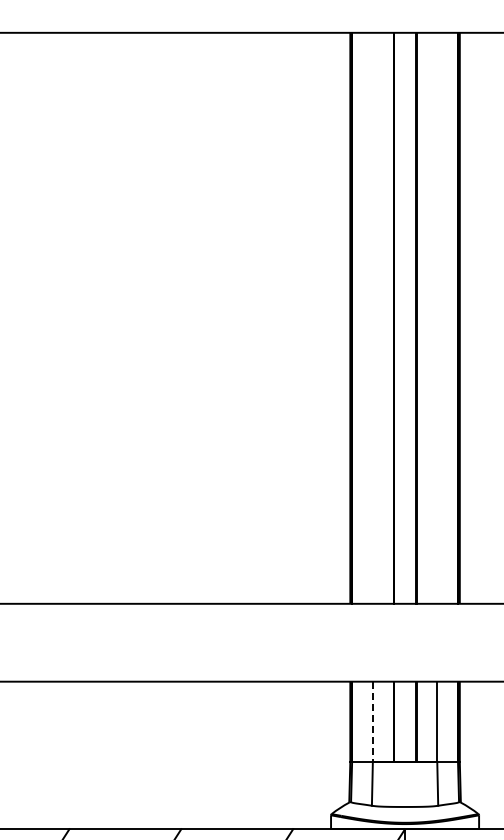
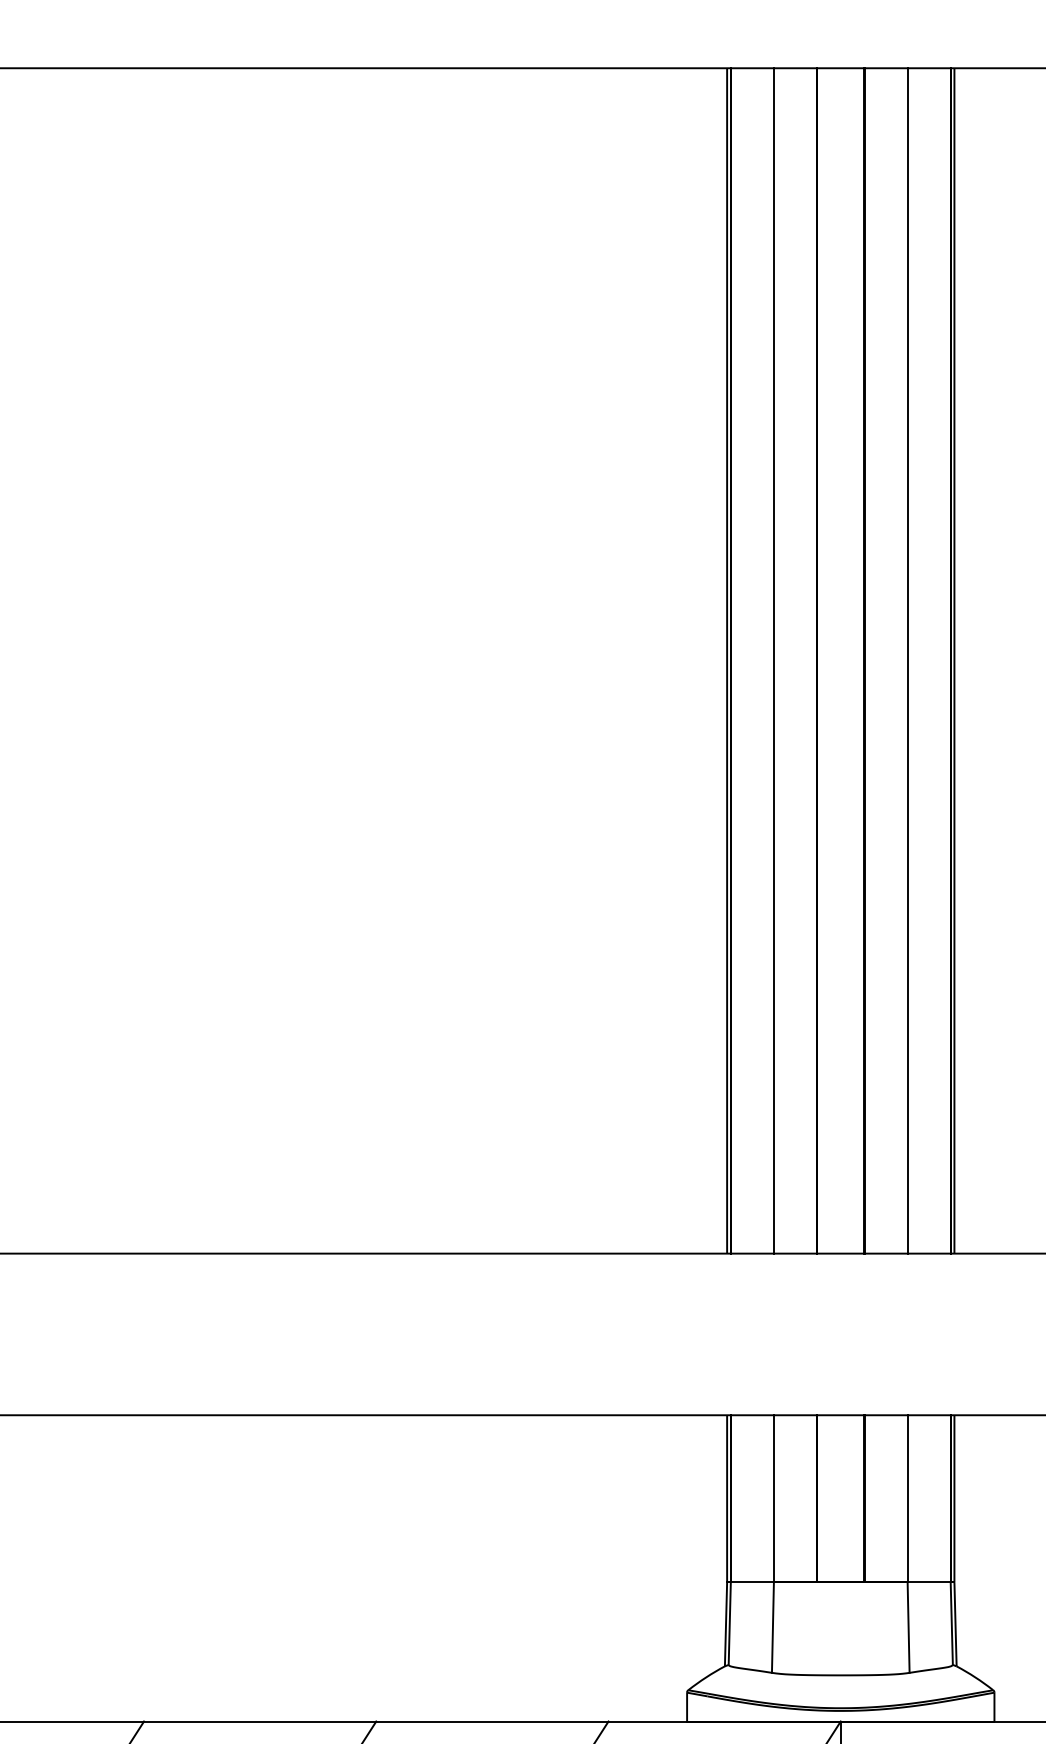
line: (372, 317) -> (773, 659), added
line: (437, 317) -> (908, 659), added
line: (372, 722) -> (773, 1499), dashed -> solid

